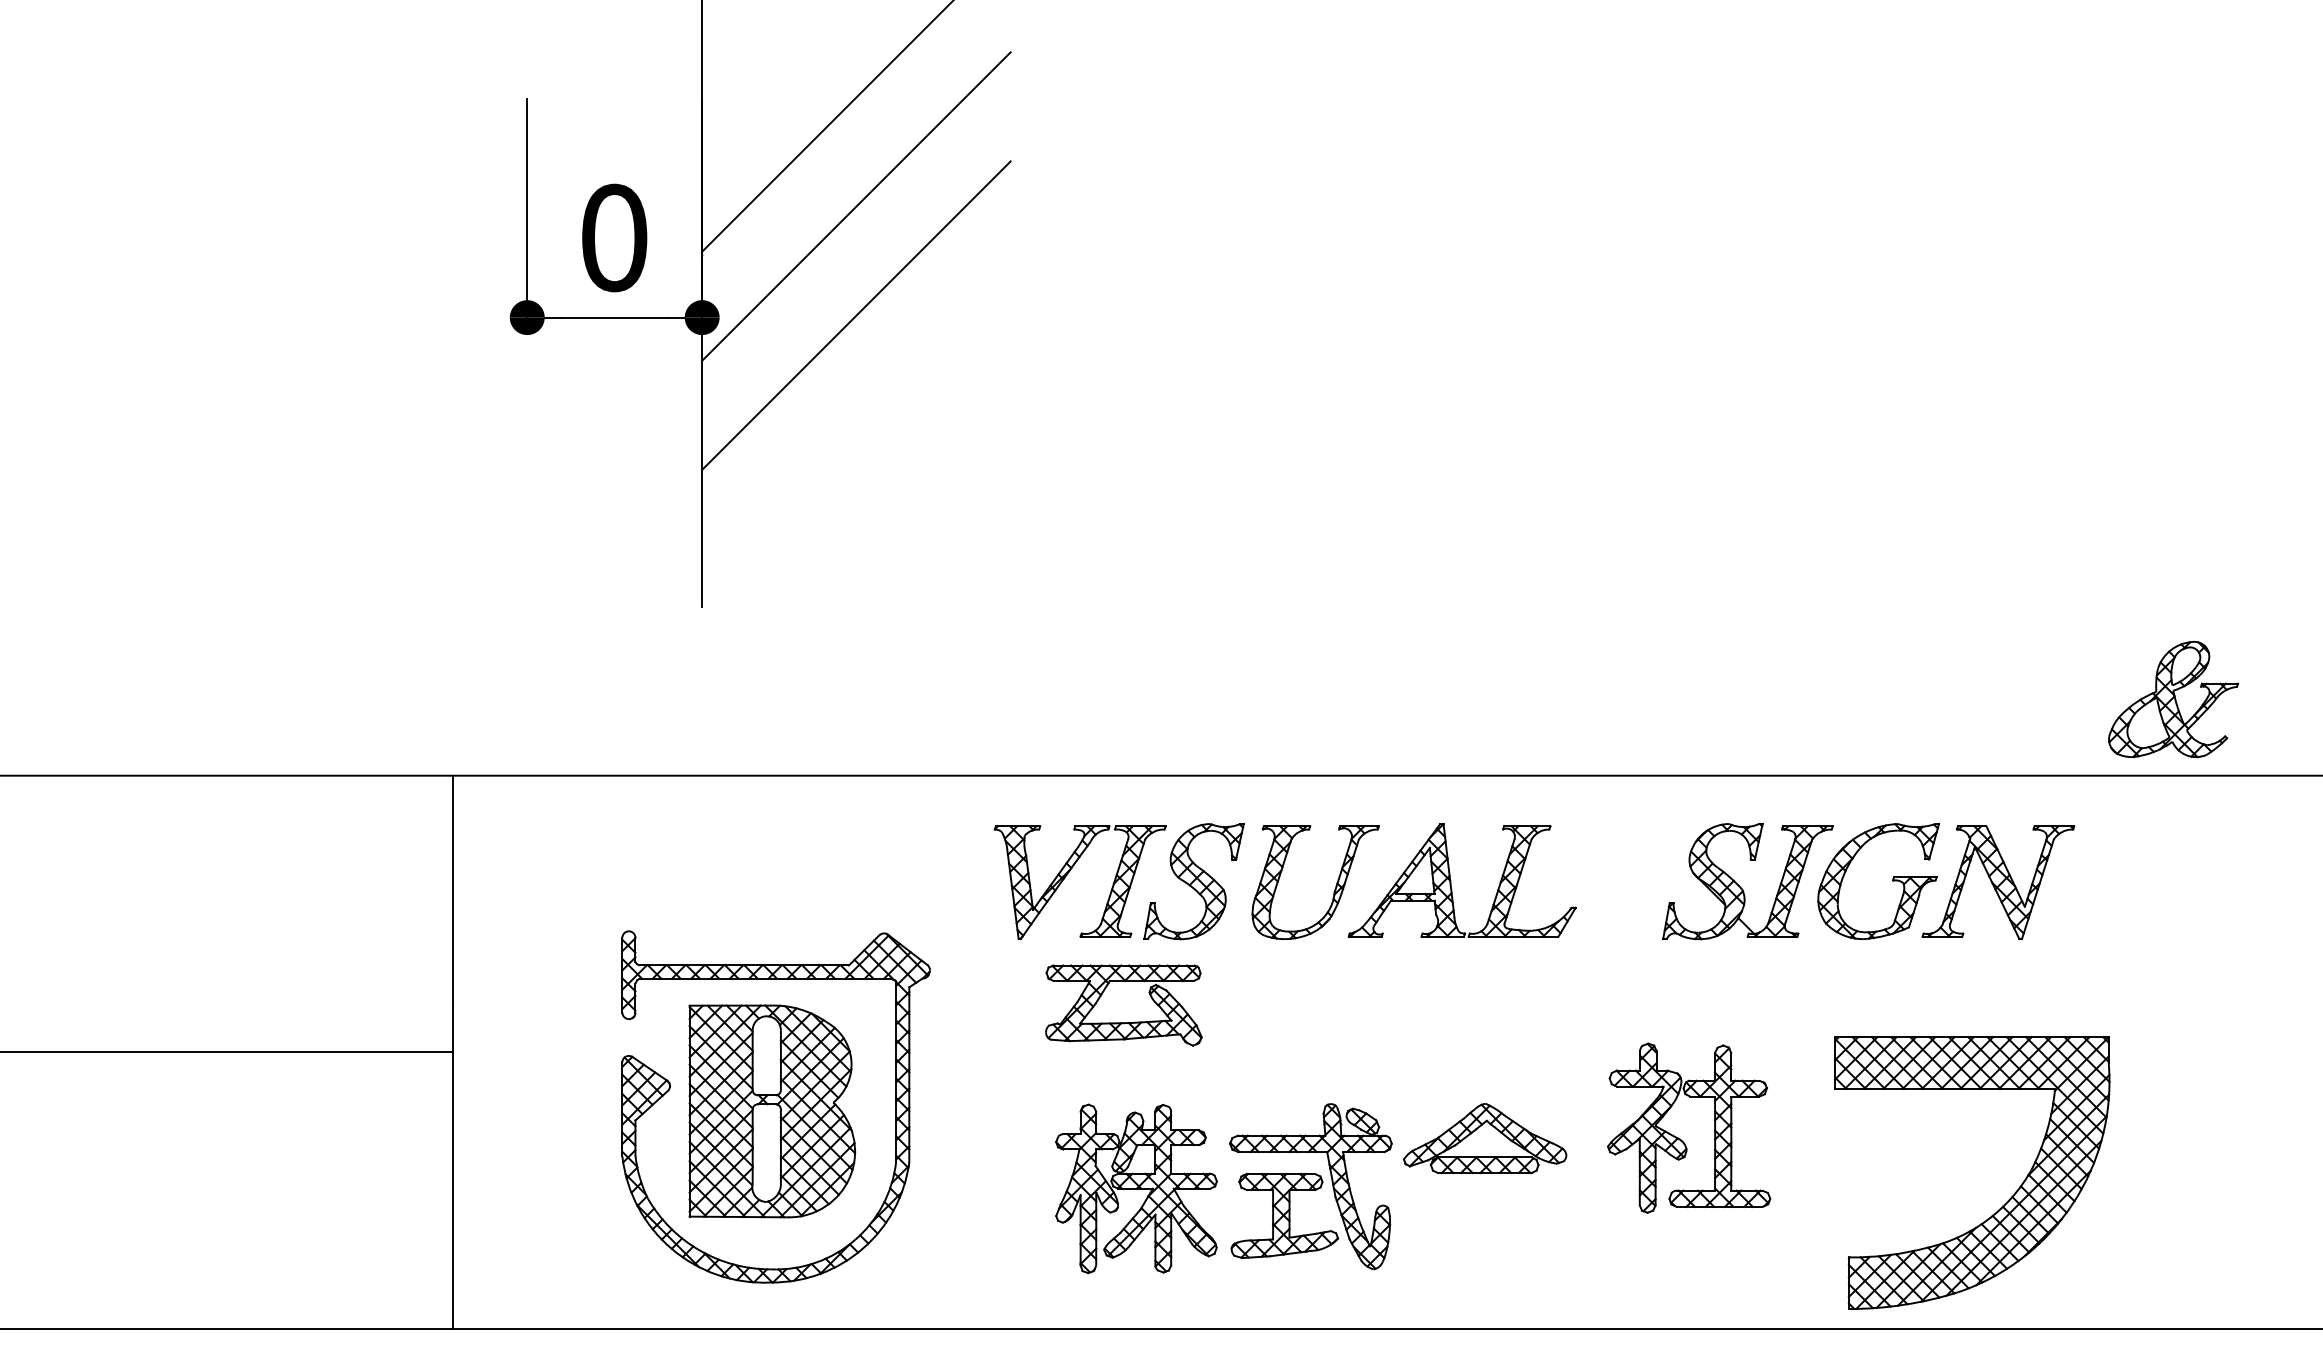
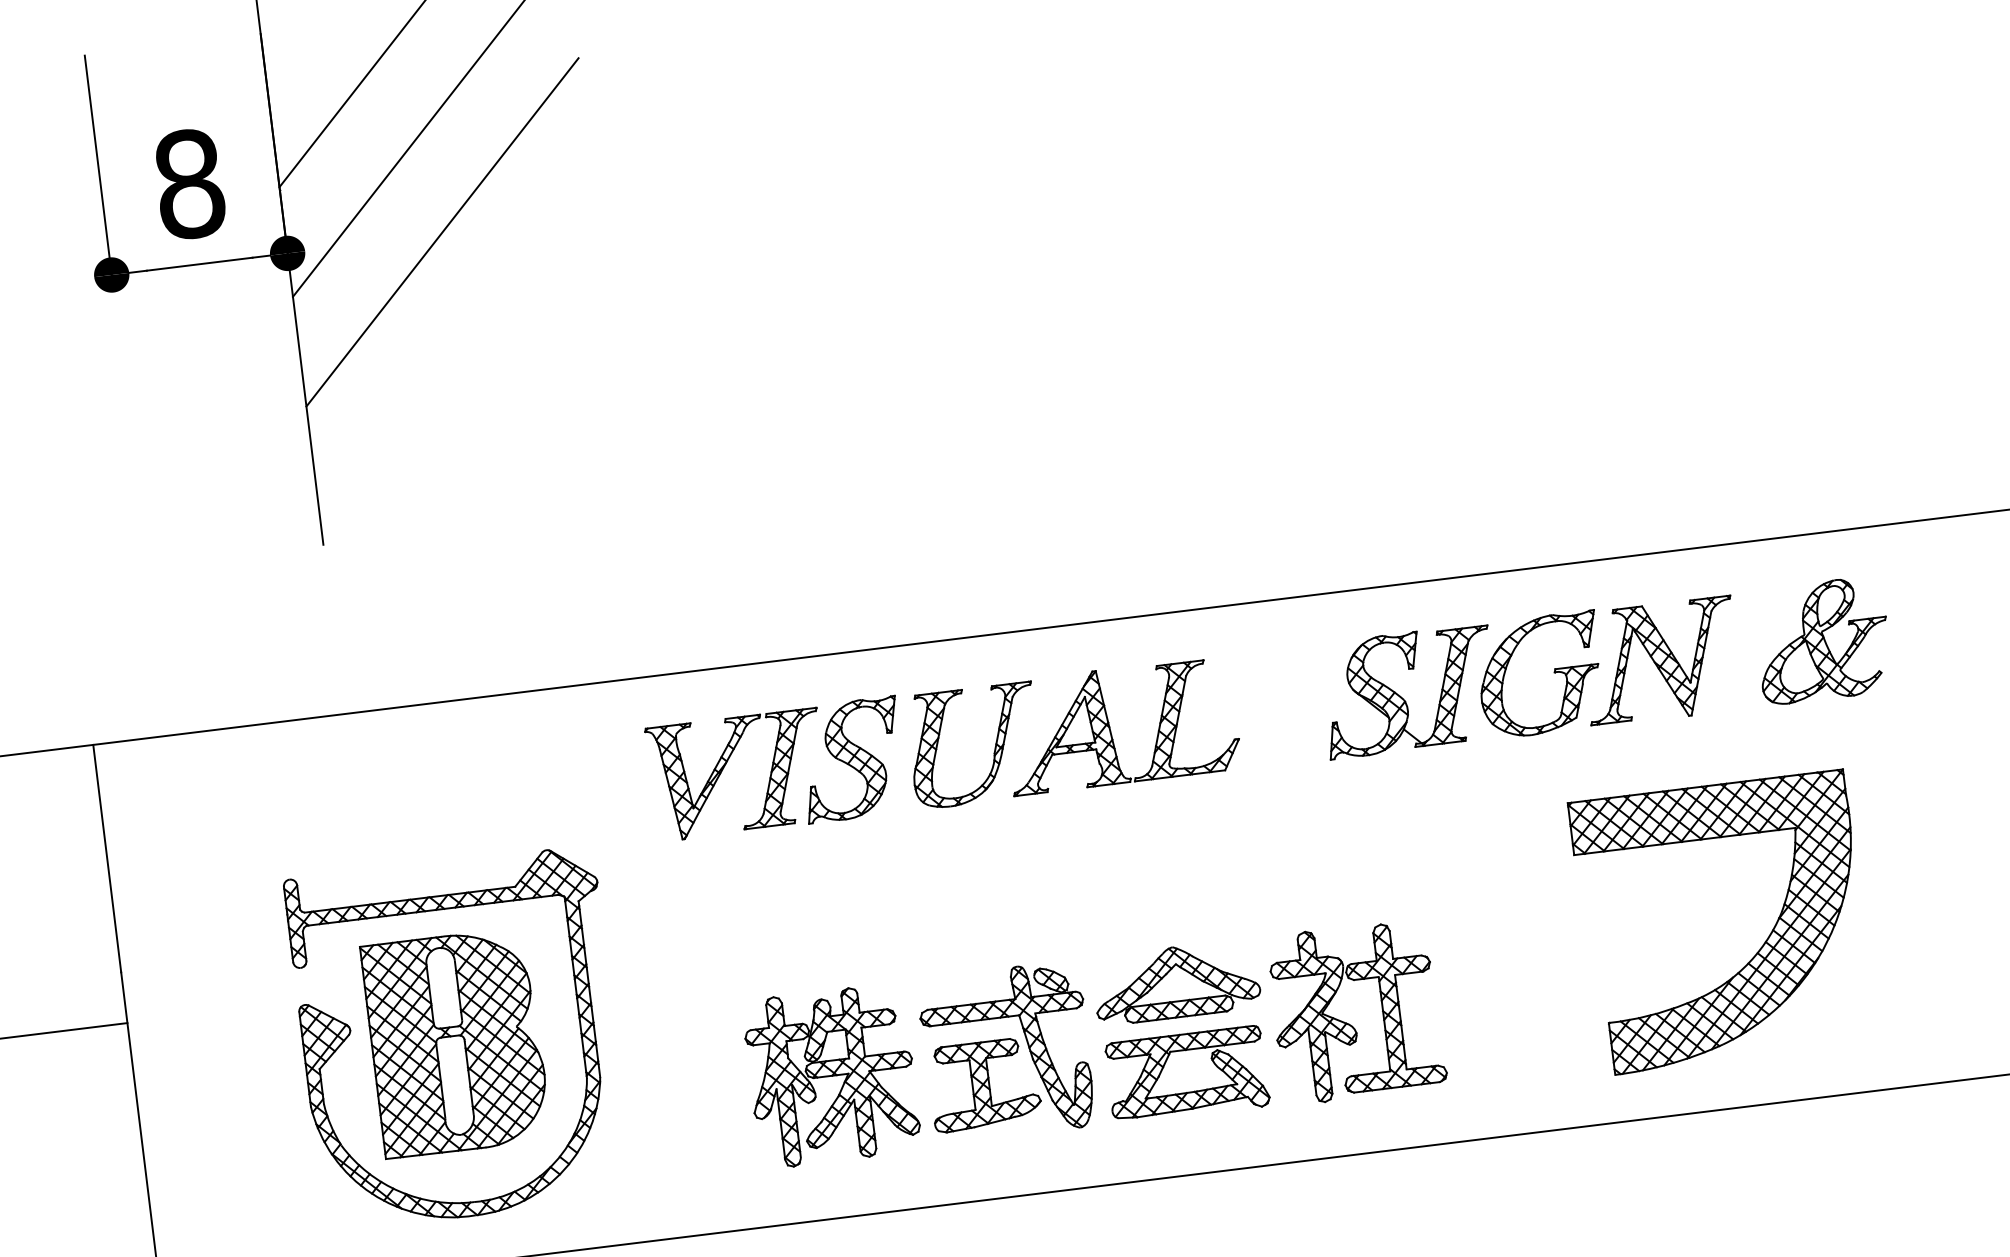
text: (614, 238) -> (189, 184), 0 -> 8
part: (2173, 699) -> (1822, 640), moved
part: (1123, 1022) -> (1189, 1091), moved
part: (1680, 1138) -> (1349, 1023), moved
part: (2002, 1205) -> (1756, 951), moved

